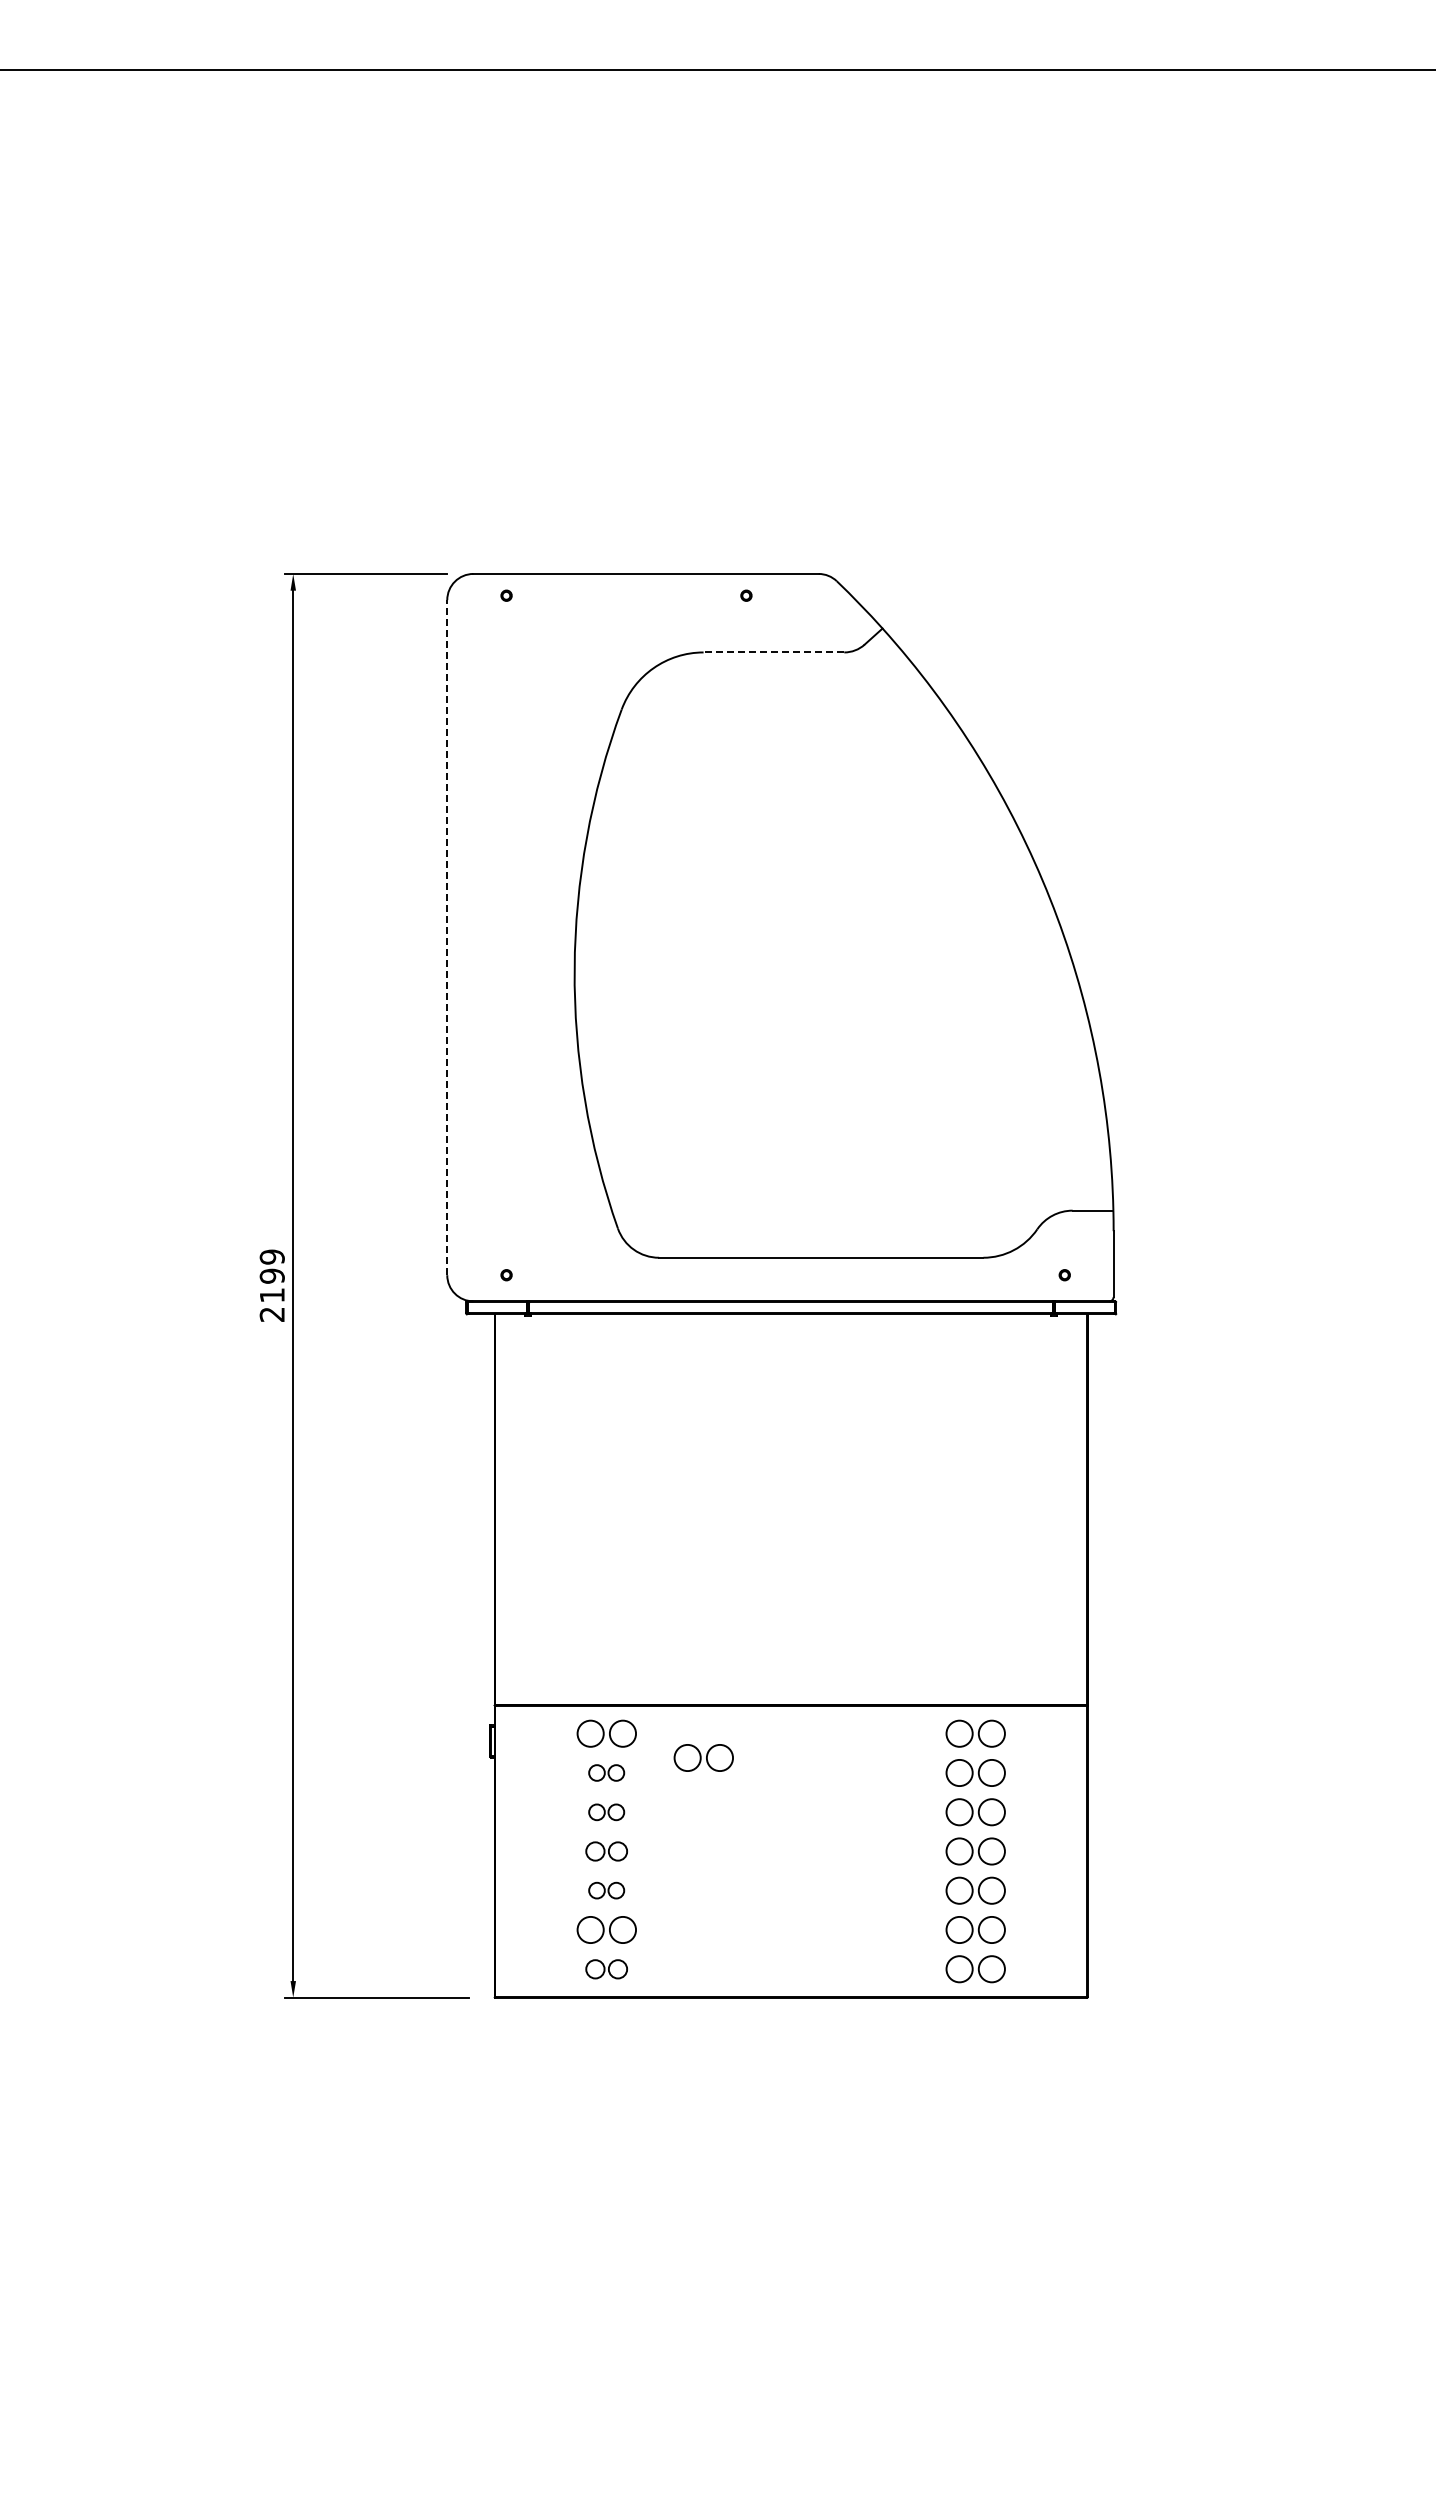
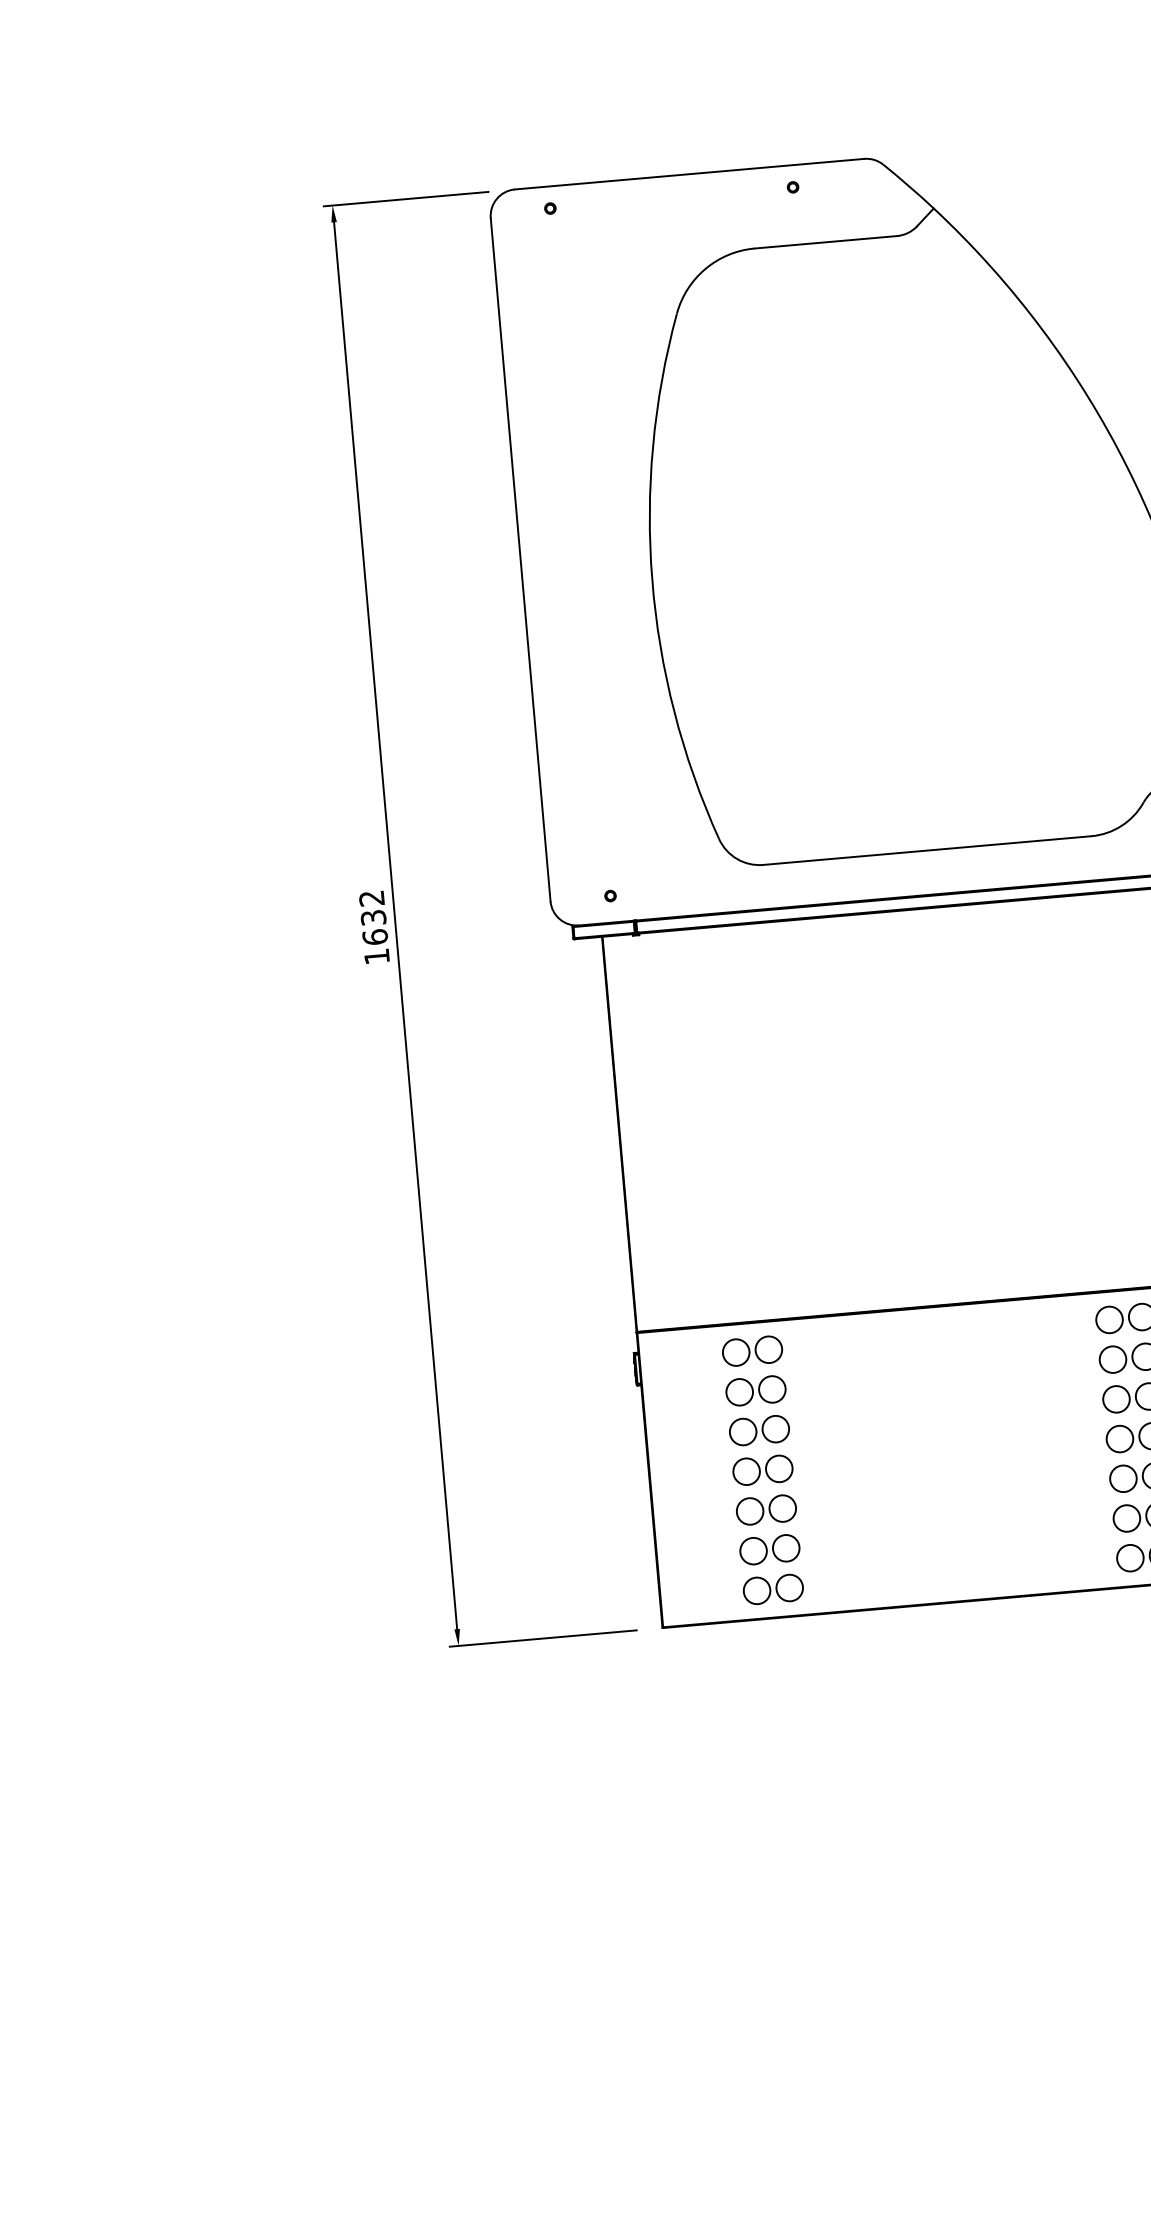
line: (773, 652) -> (825, 242), dashed -> solid
line: (447, 937) -> (520, 559), dashed -> solid
text: (271, 1285) -> (373, 927), 2199 -> 1632
part: (703, 1757) -> (852, 1366), removed
part: (606, 1772) -> (755, 1390), size x1.67
part: (606, 1812) -> (759, 1430), size x1.67
part: (606, 1851) -> (762, 1470), size x1.43
part: (606, 1890) -> (766, 1509), size x1.67
part: (606, 1969) -> (773, 1589), size x1.43

